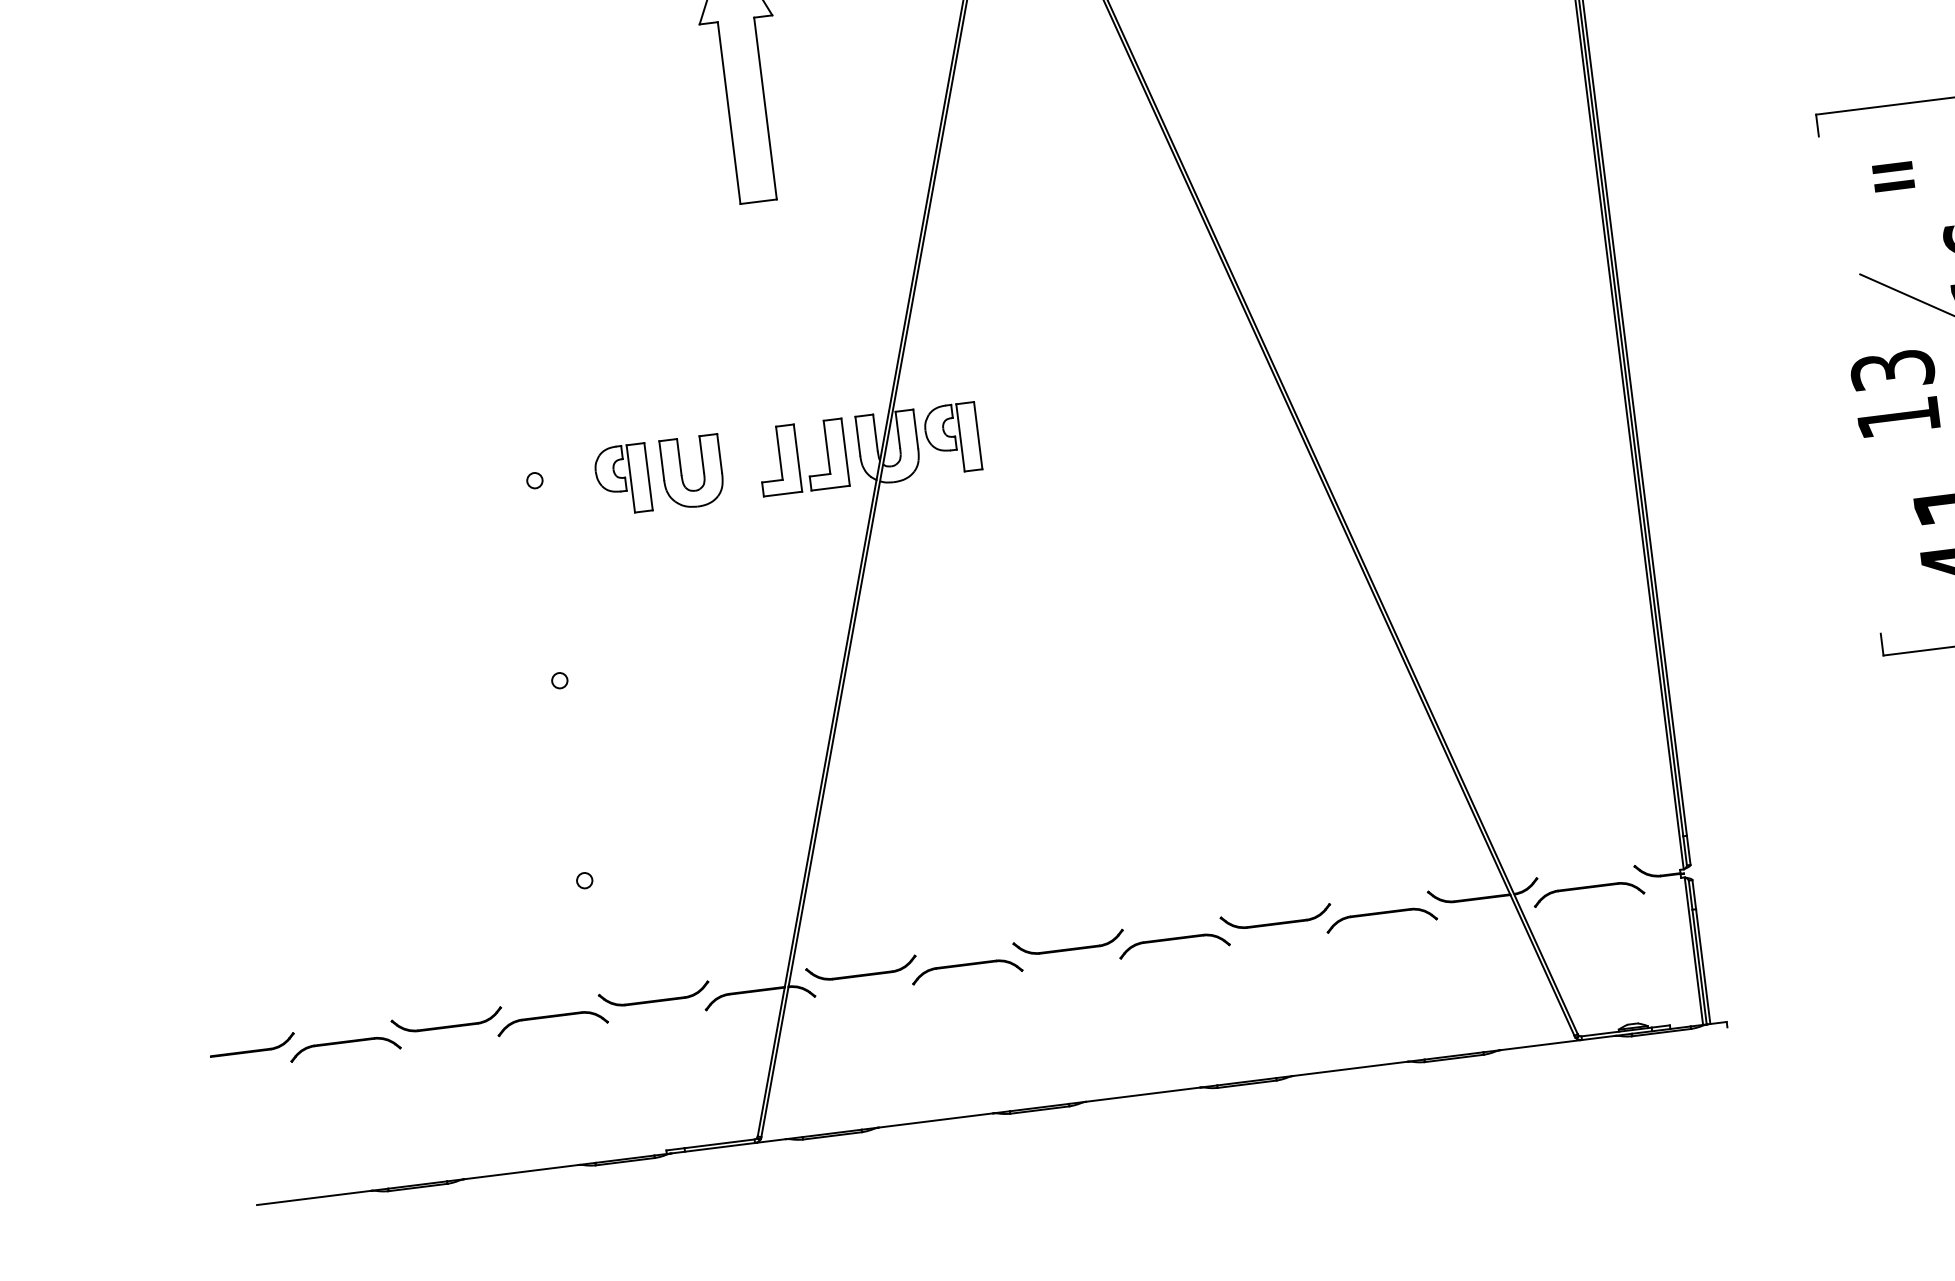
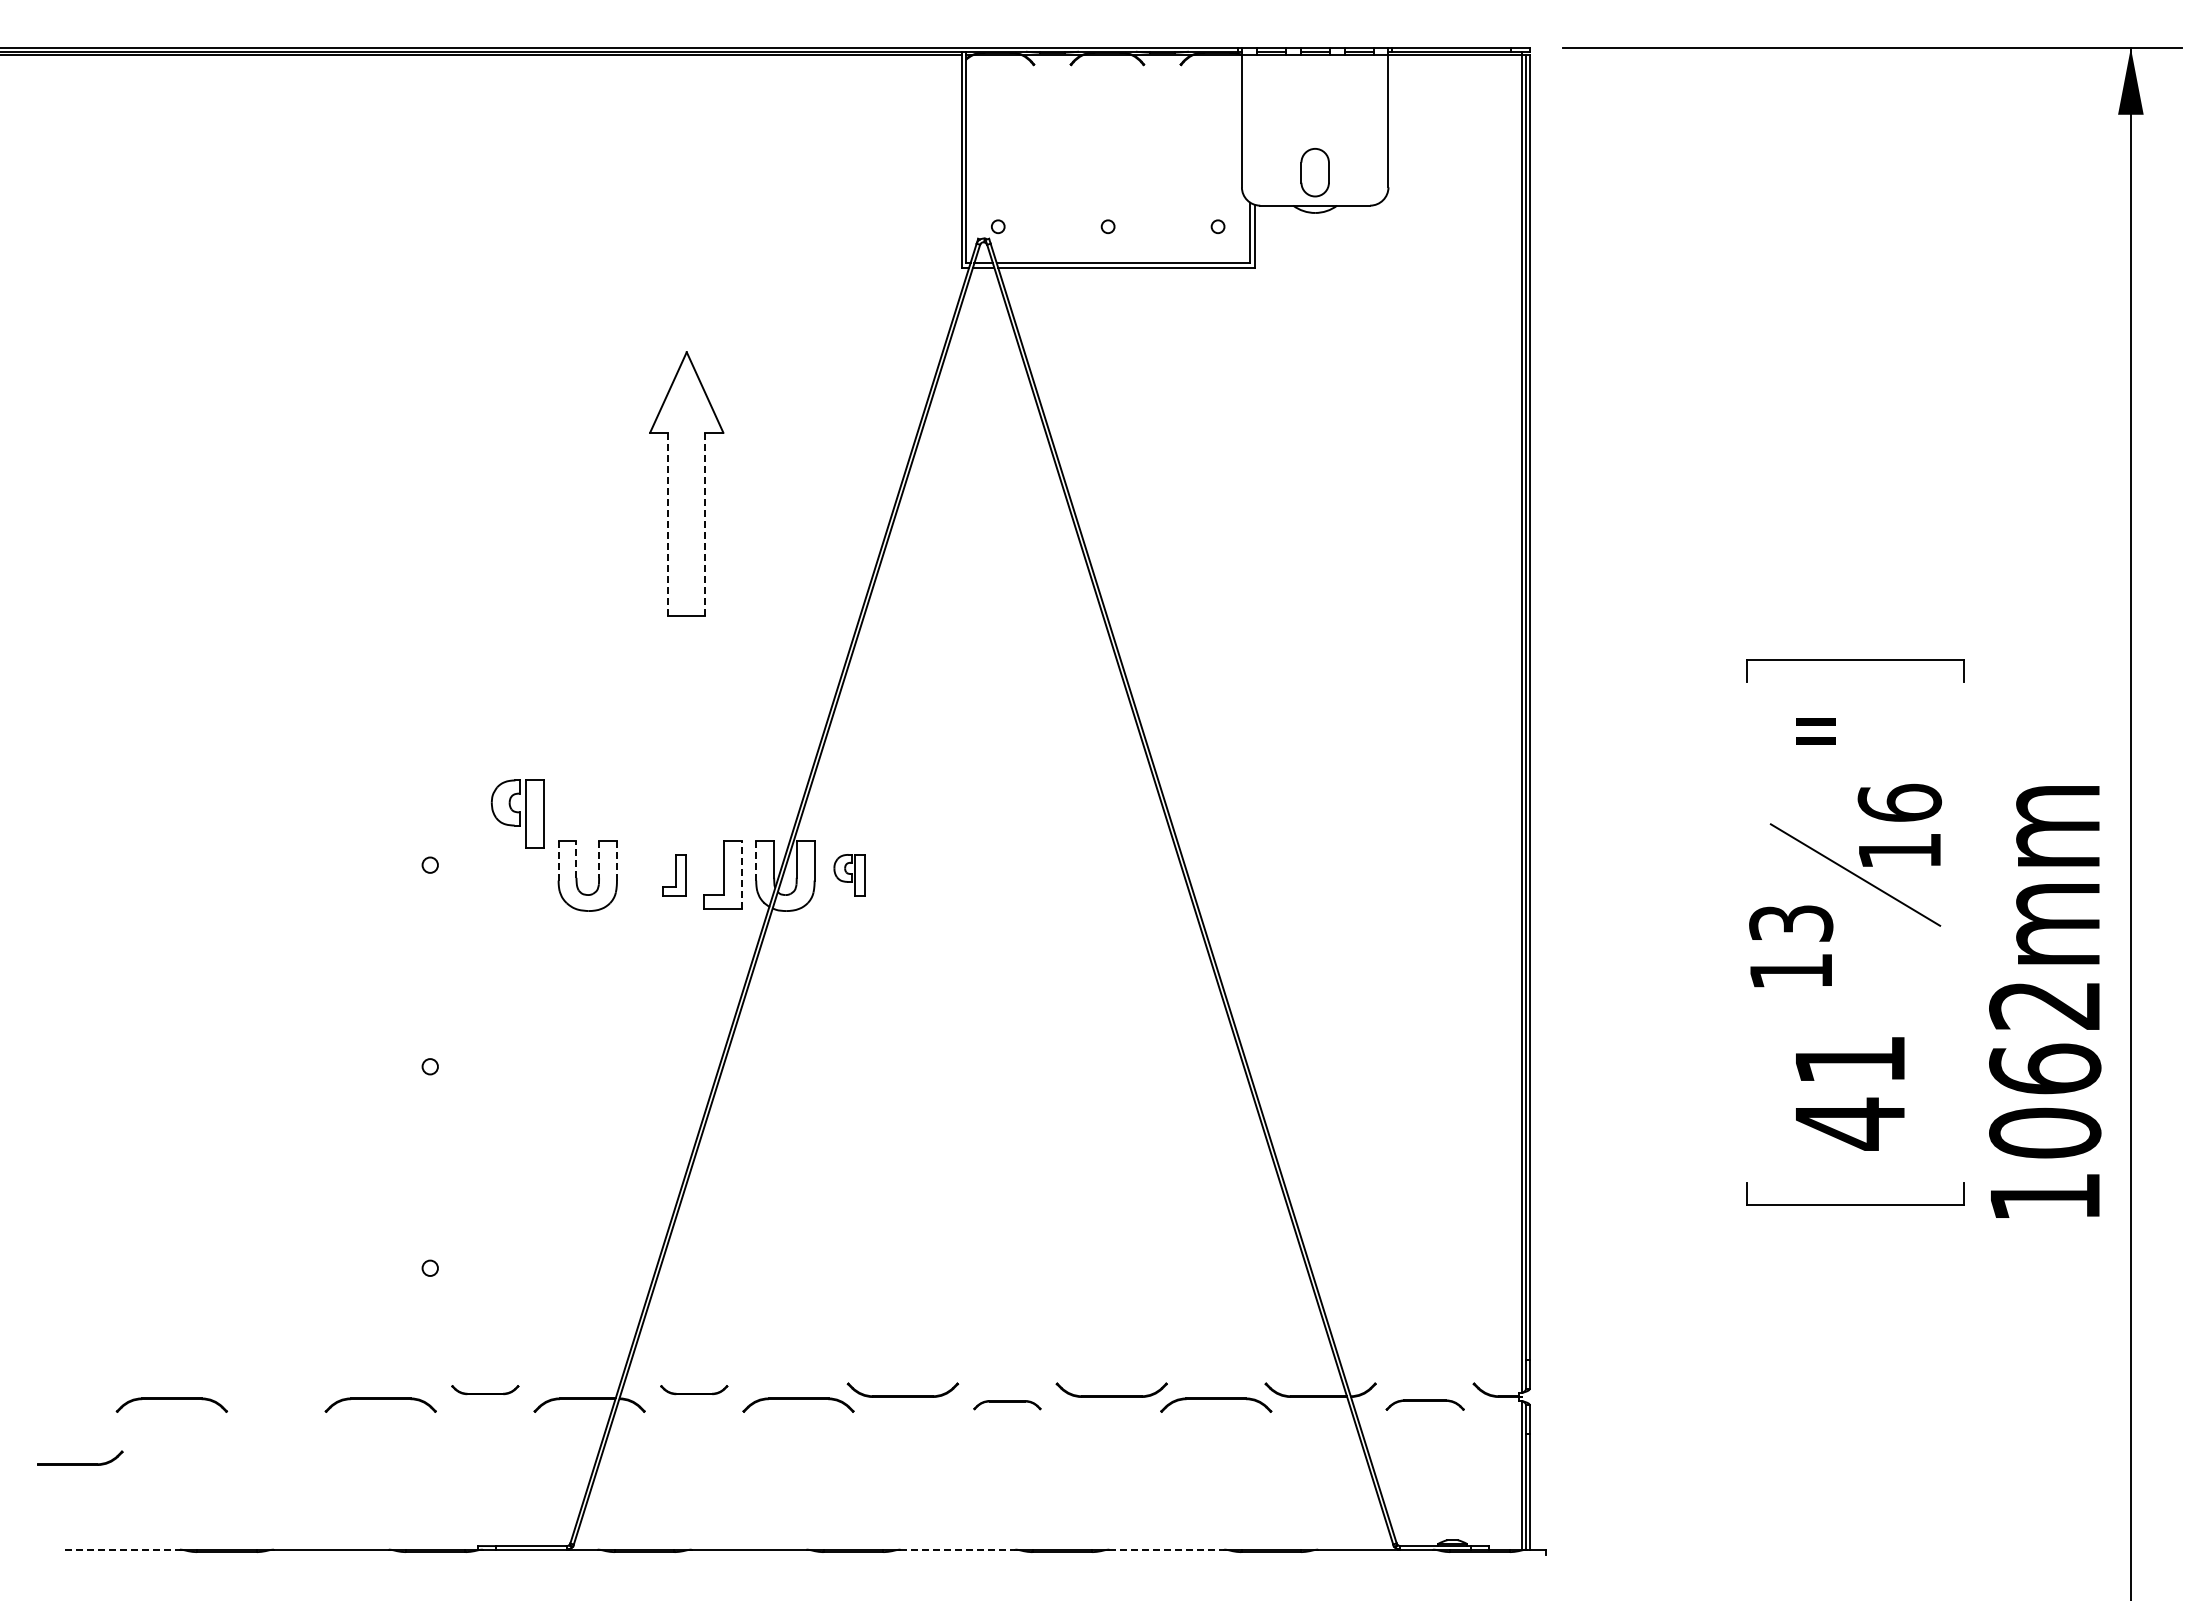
line: (765, 108) -> (705, 524), solid -> dashed
line: (729, 113) -> (668, 524), solid -> dashed
line: (858, 436) -> (756, 861), solid -> dashed
part: (952, 438) -> (849, 874), size x0.6
line: (846, 452) -> (742, 875), solid -> dashed
line: (719, 453) -> (616, 861), solid -> dashed
line: (702, 455) -> (599, 860), solid -> dashed
line: (679, 456) -> (576, 859), solid -> dashed
part: (778, 459) -> (674, 874), size x0.6
line: (661, 461) -> (558, 861), solid -> dashed
part: (622, 479) -> (517, 813), moved
part: (1589, 892) -> (1425, 1404), size x0.7
part: (1174, 944) -> (1007, 1404), size x0.6
part: (861, 968) -> (694, 1389), size x0.6
part: (654, 994) -> (485, 1389), size x0.6
part: (447, 1019) -> (276, 1389), removed
part: (252, 1044) -> (80, 1457), moved
line: (1351, 1068) -> (1167, 1549), solid -> dashed
line: (1143, 1094) -> (958, 1549), solid -> dashed
line: (314, 1197) -> (122, 1549), solid -> dashed

